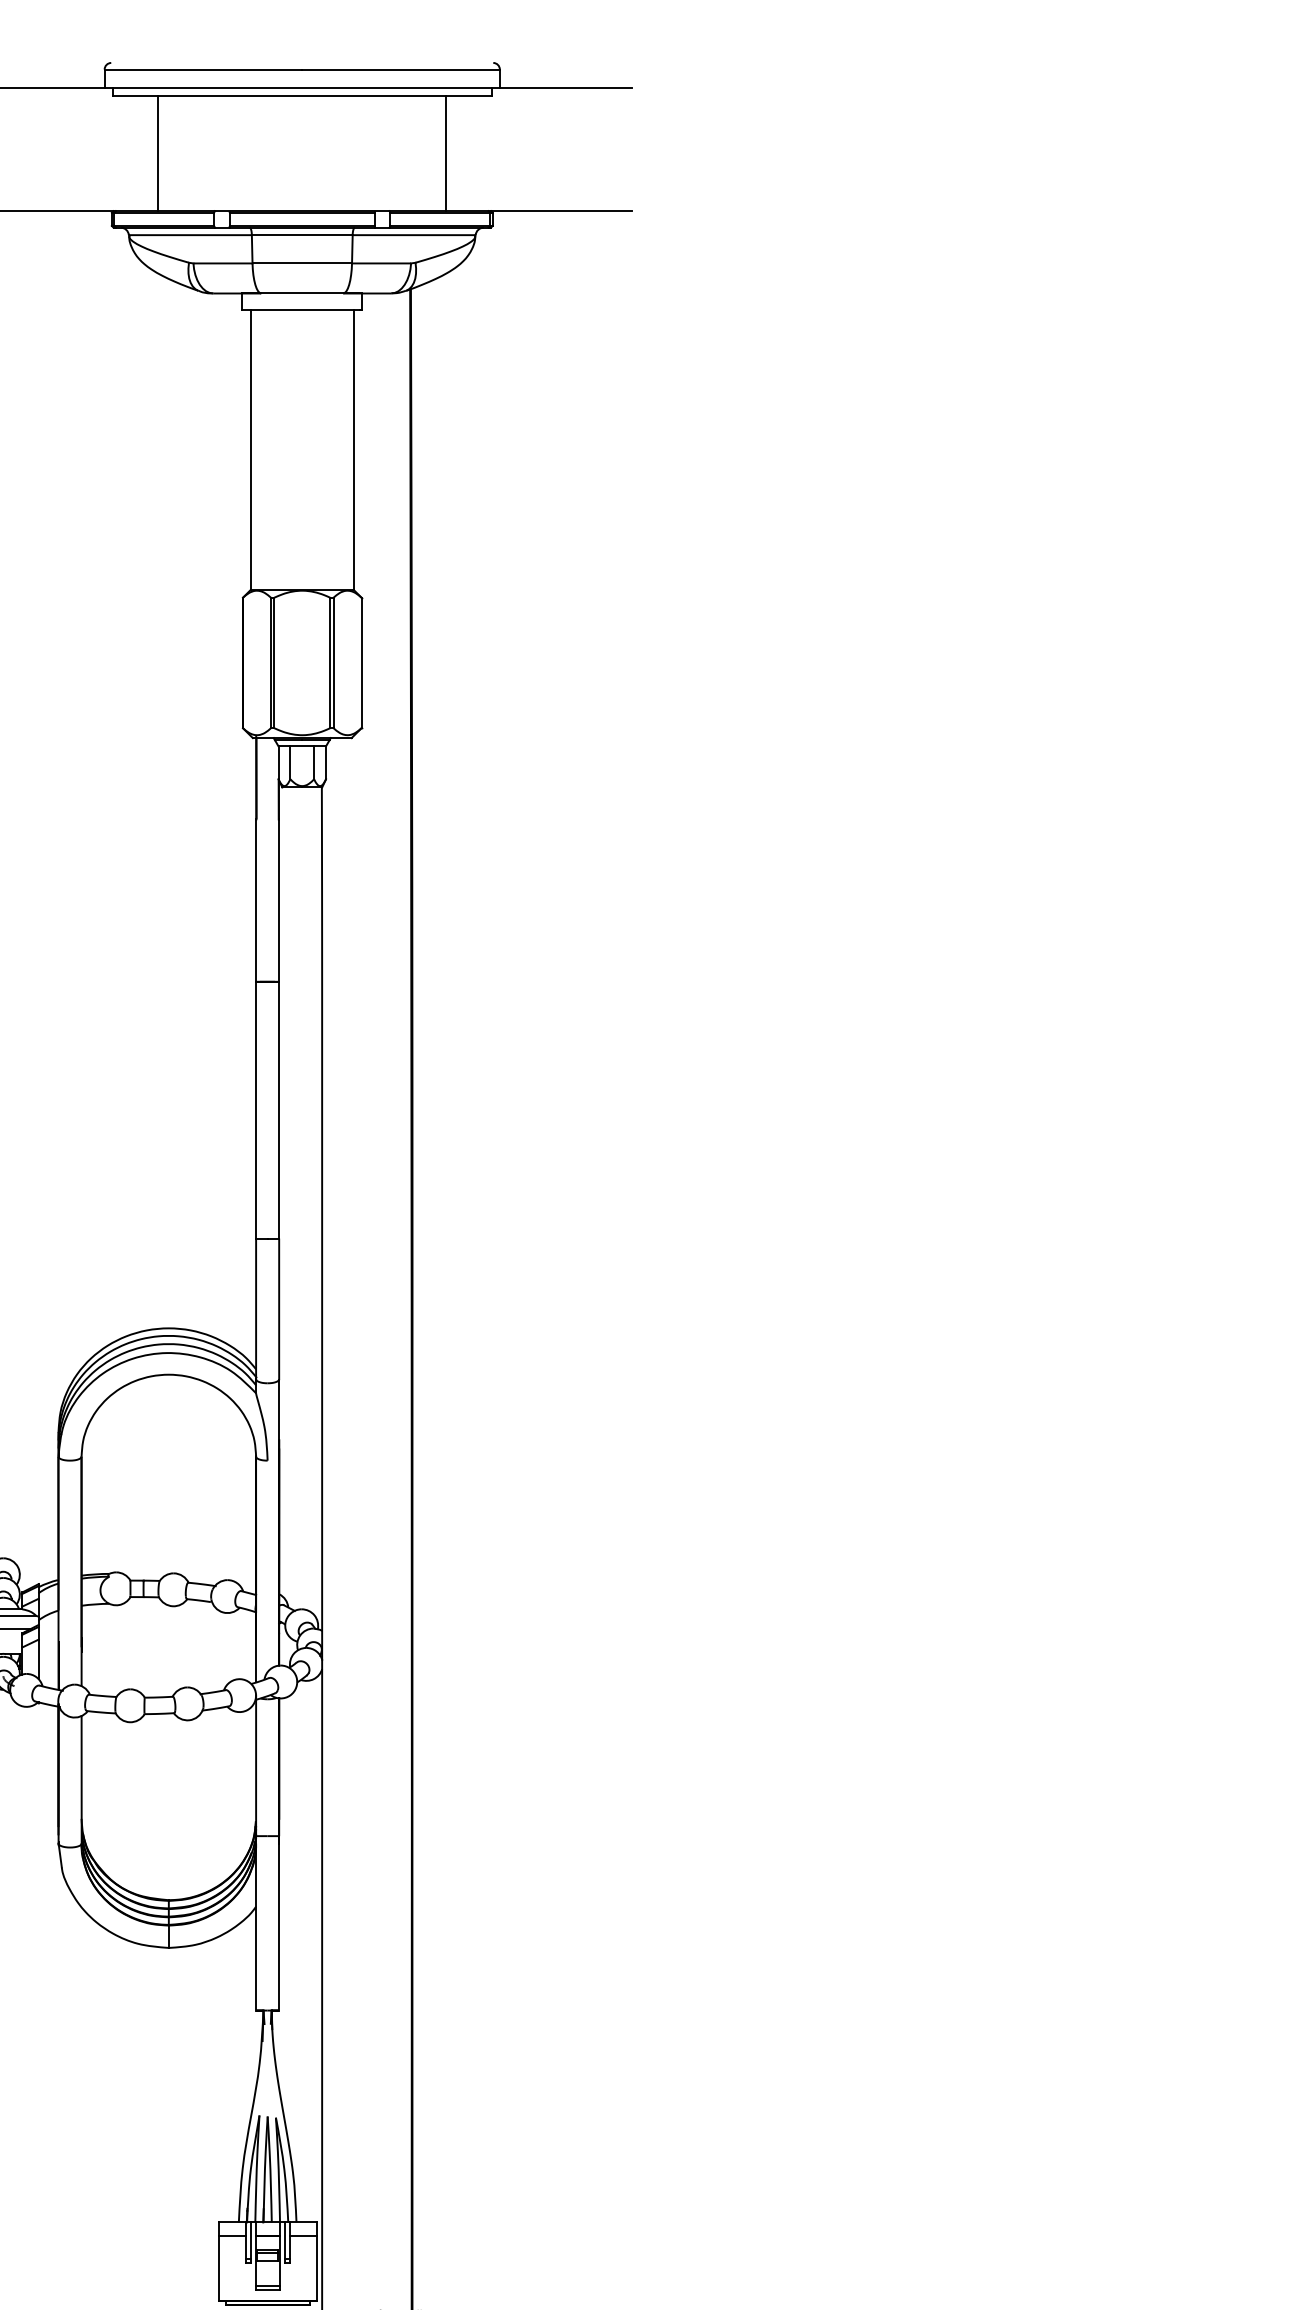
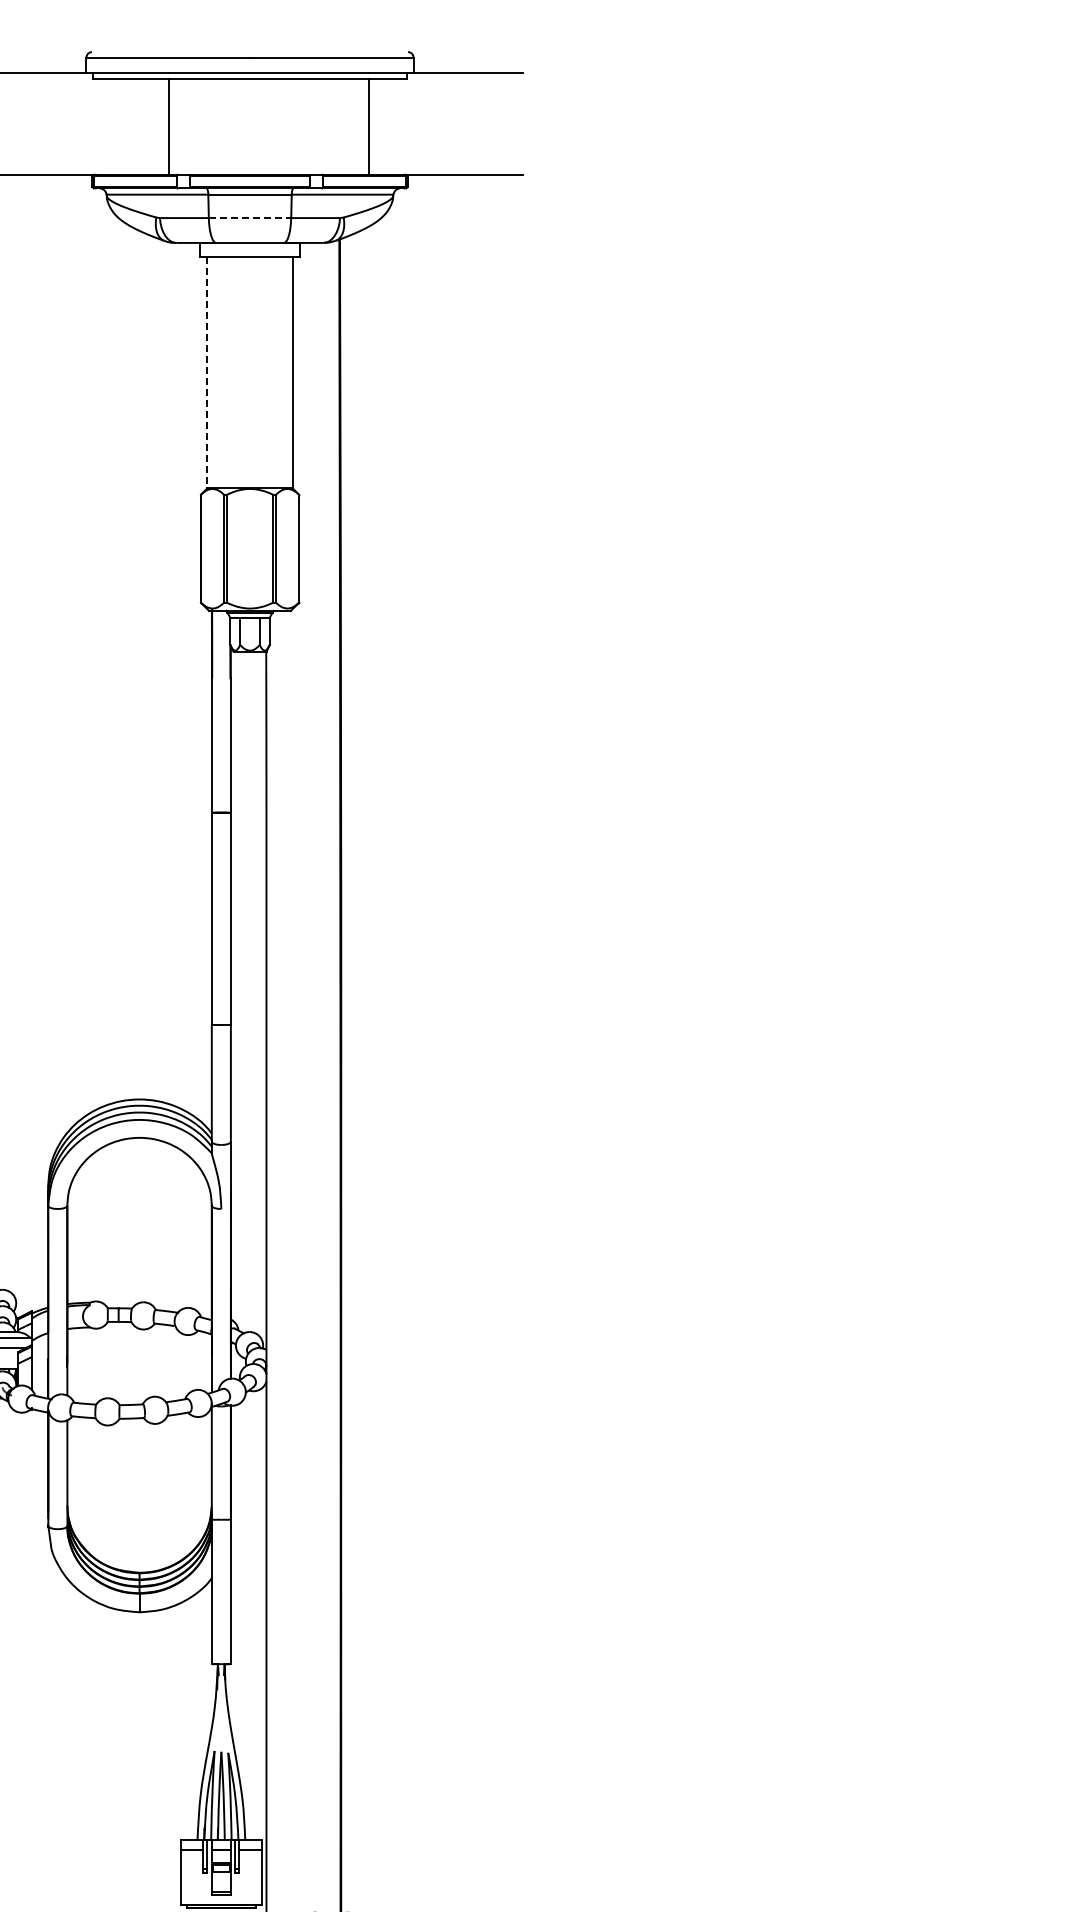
line: (157, 152) -> (168, 126), moved
line: (302, 263) -> (250, 218), solid -> dashed
line: (250, 450) -> (207, 372), solid -> dashed

